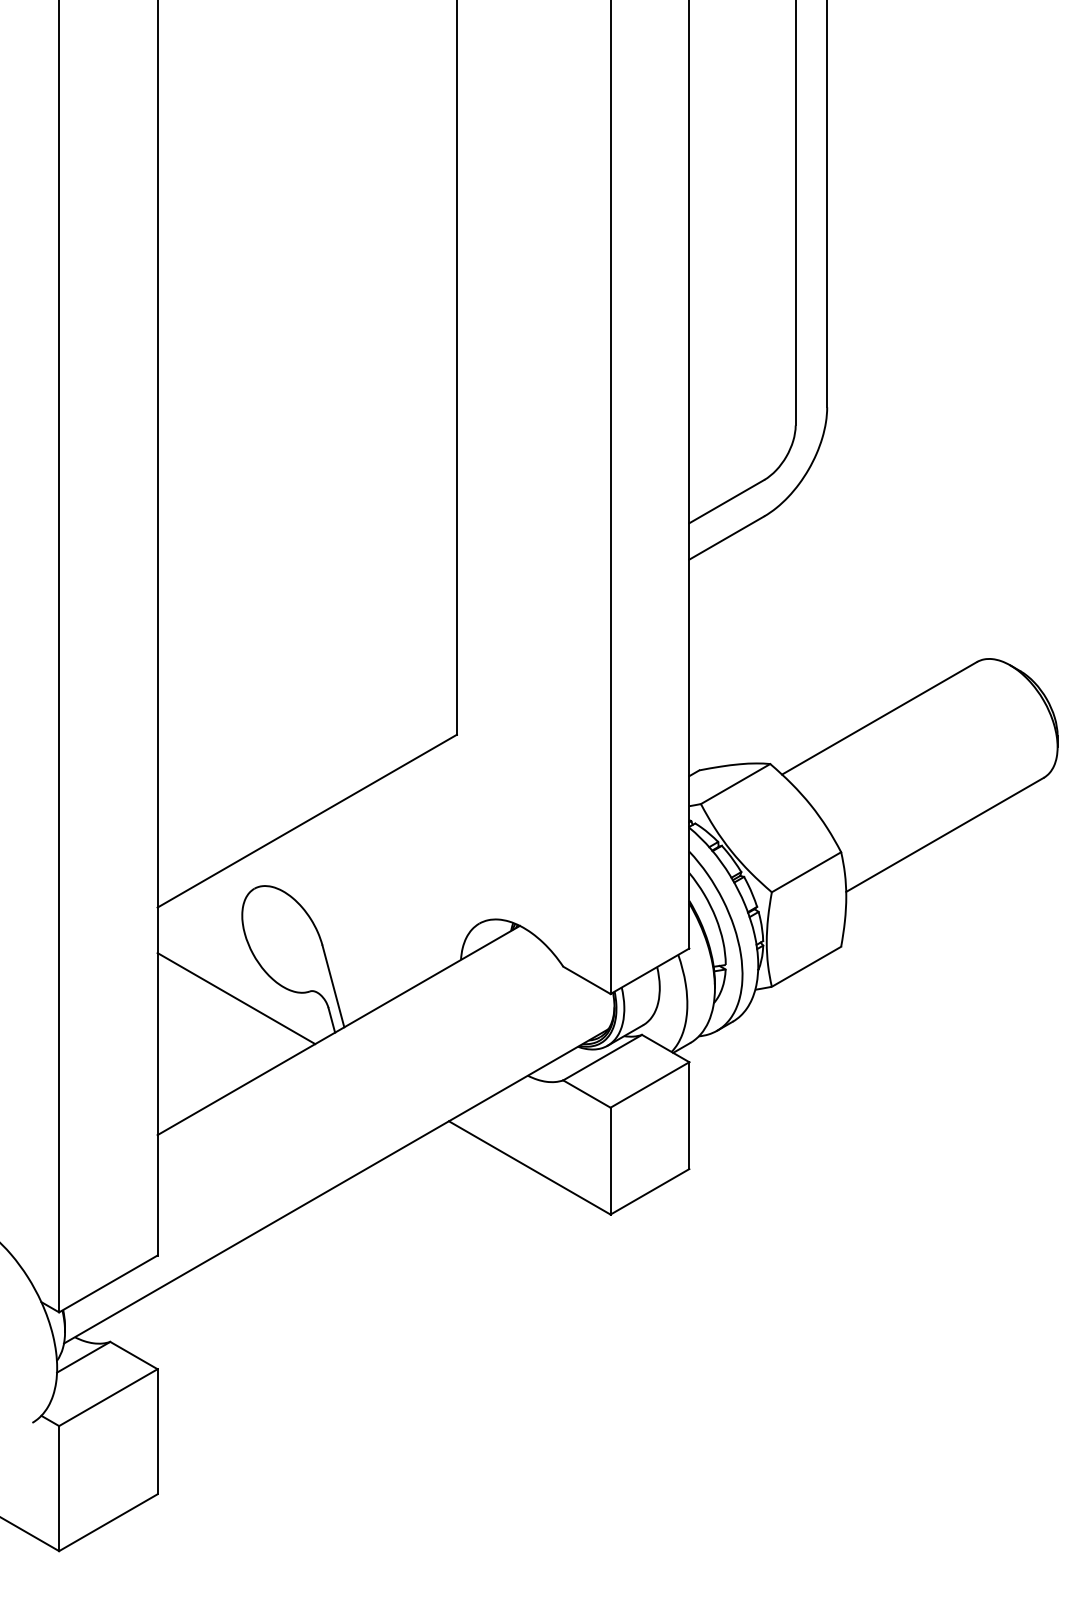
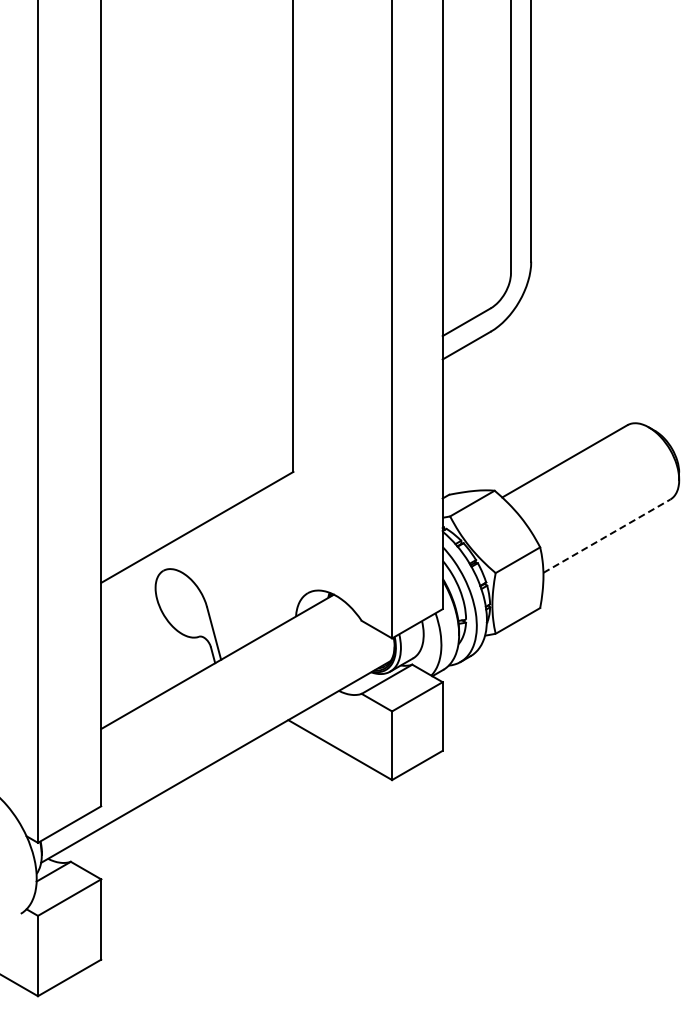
line: (945, 833) -> (607, 535), solid -> dashed
line: (235, 998) -> (151, 641), removed

